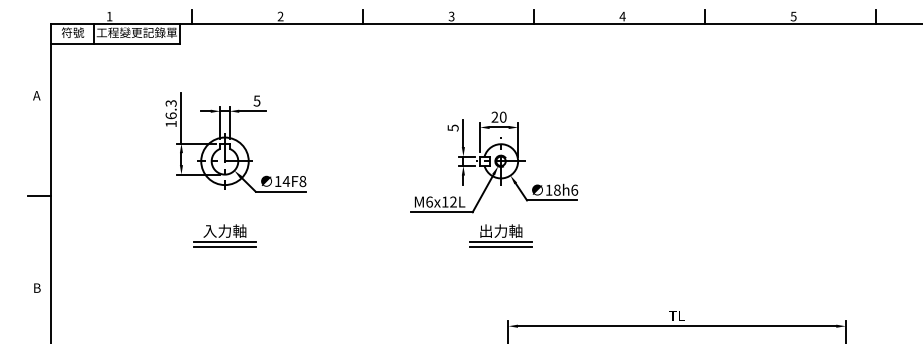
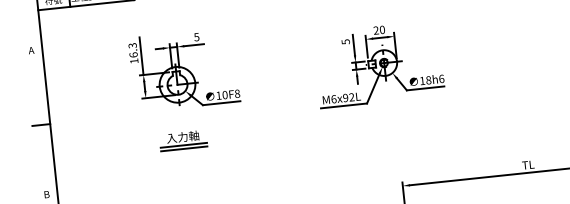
text: (286, 181) -> (225, 95), 14F8 -> 10F8
text: (444, 201) -> (345, 97), M6x12L -> M6x92L
part: (500, 235) -> (389, 118), removed

